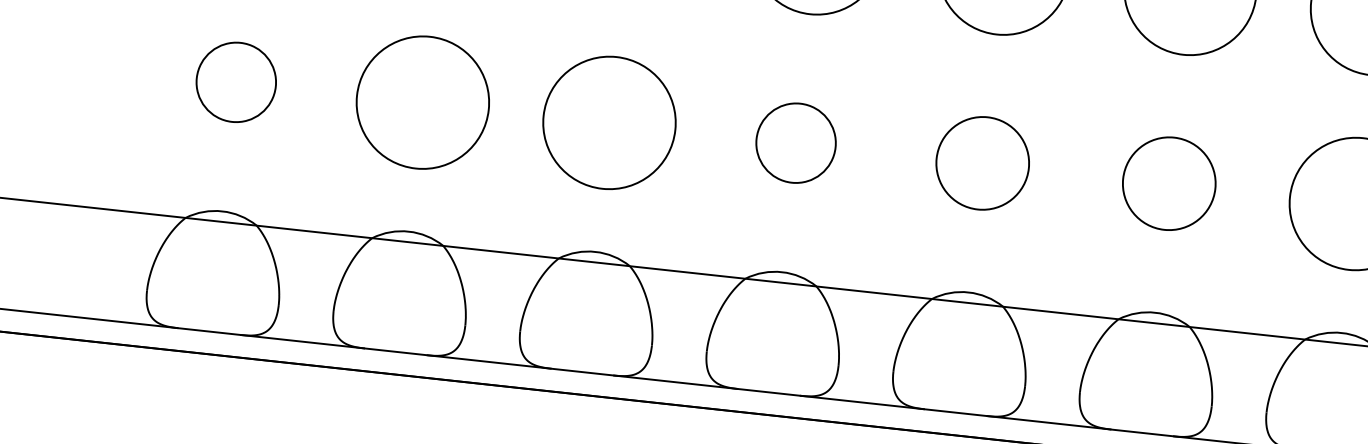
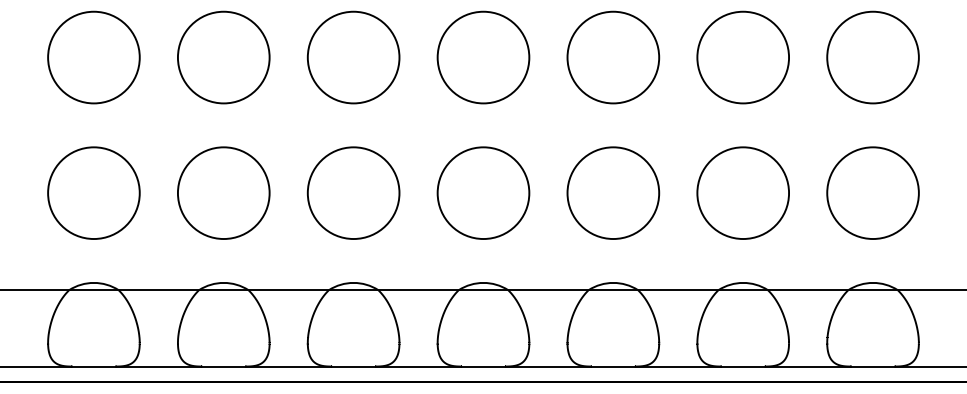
circle: (235, 82) -> (93, 193), size x1.67
circle: (796, 143) -> (483, 193), size x1.67
circle: (982, 162) -> (613, 192), size x1.43
circle: (1169, 184) -> (743, 193), size x1.43

